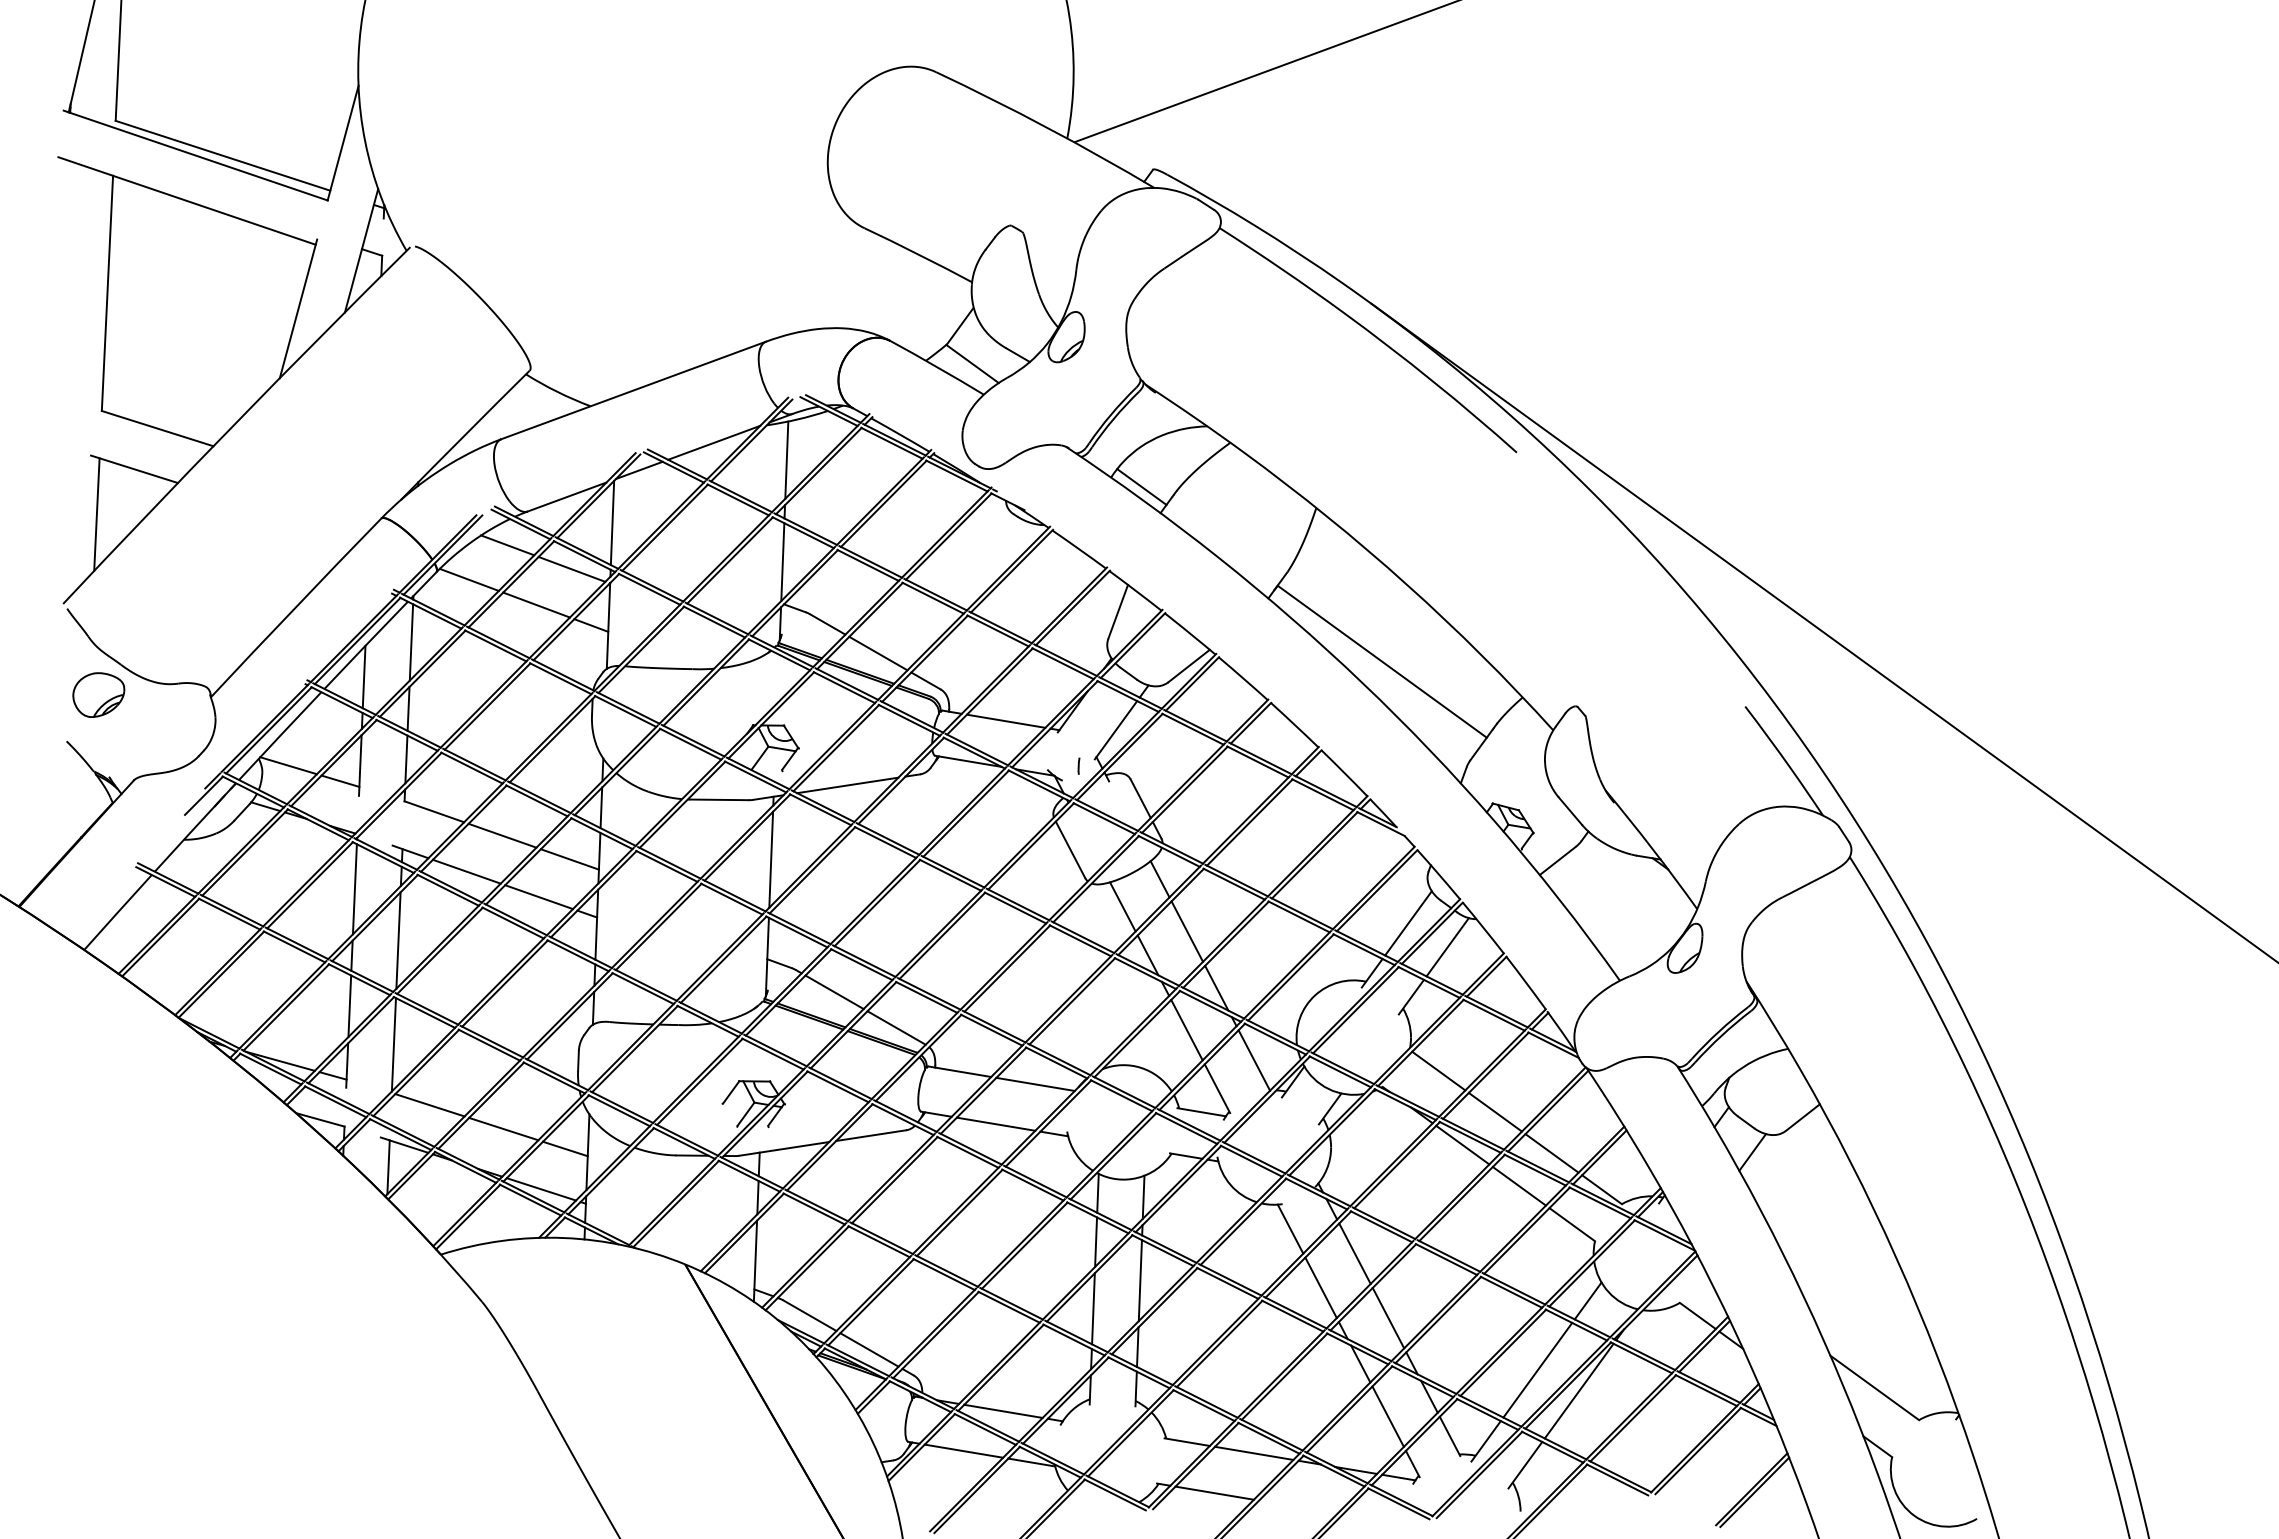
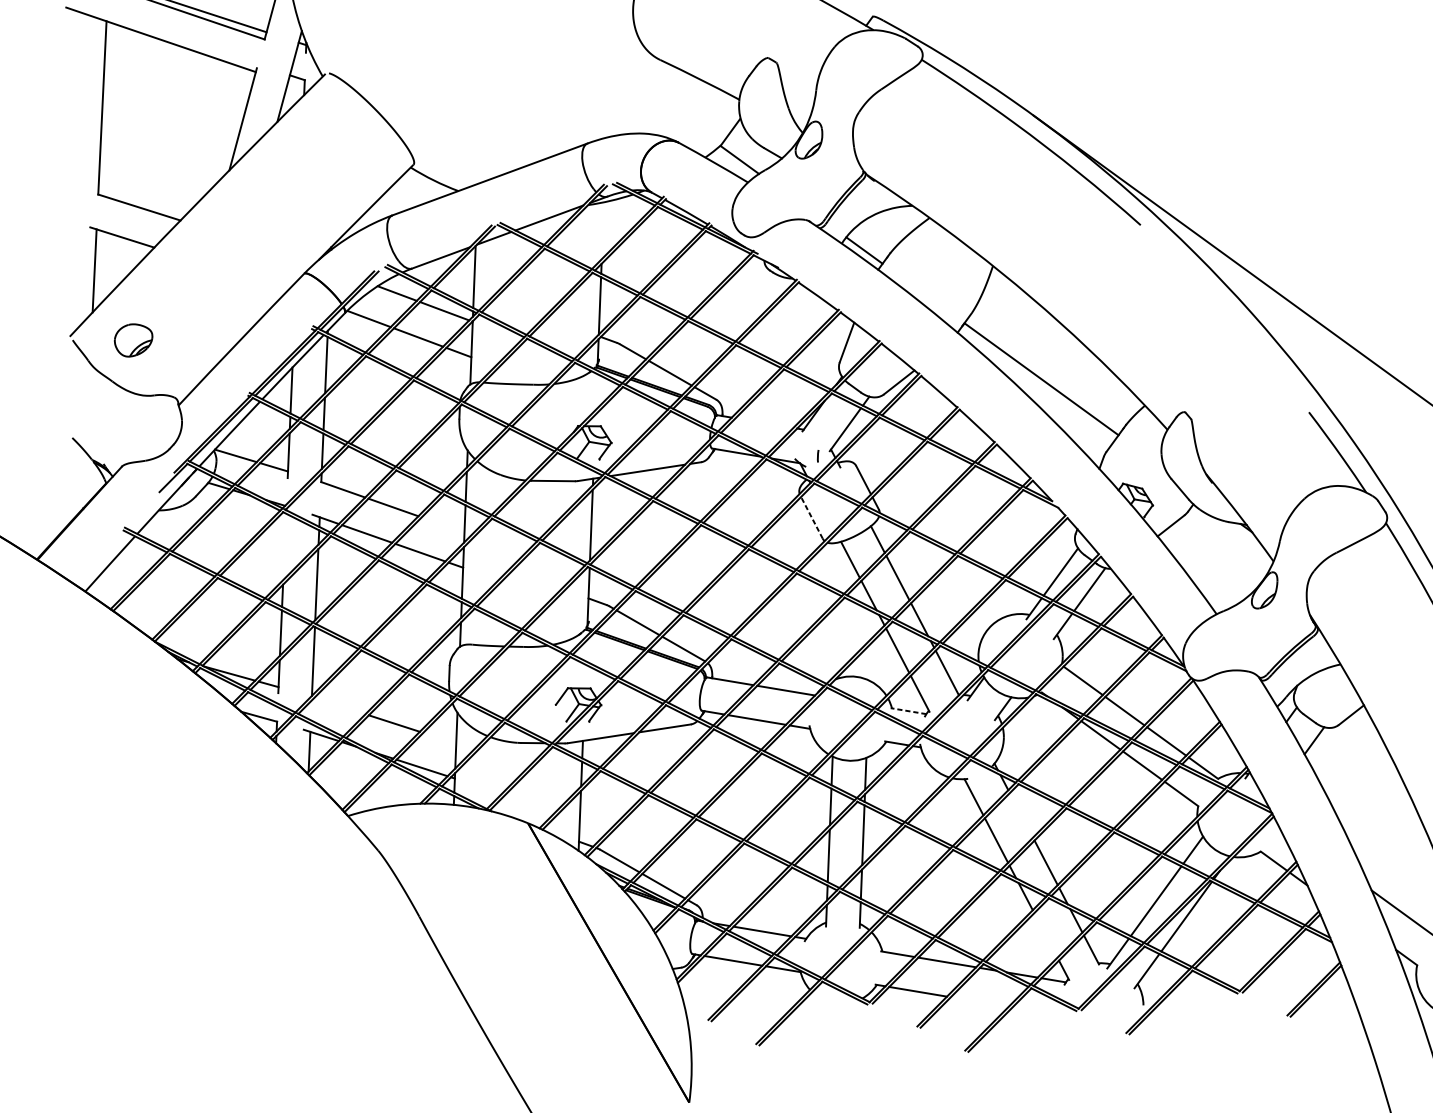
line: (786, 459) -> (602, 230), removed
part: (98, 694) -> (133, 340), moved
line: (1005, 720) -> (764, 422), removed
line: (1070, 849) -> (811, 517), solid -> dashed
line: (569, 859) -> (442, 524), removed
line: (354, 889) -> (284, 547), removed
line: (429, 1105) -> (339, 706), removed
line: (1201, 1112) -> (908, 711), solid -> dashed
line: (565, 1148) -> (439, 737), removed
line: (1354, 1253) -> (1021, 815), removed
line: (1387, 1416) -> (1045, 935), removed

